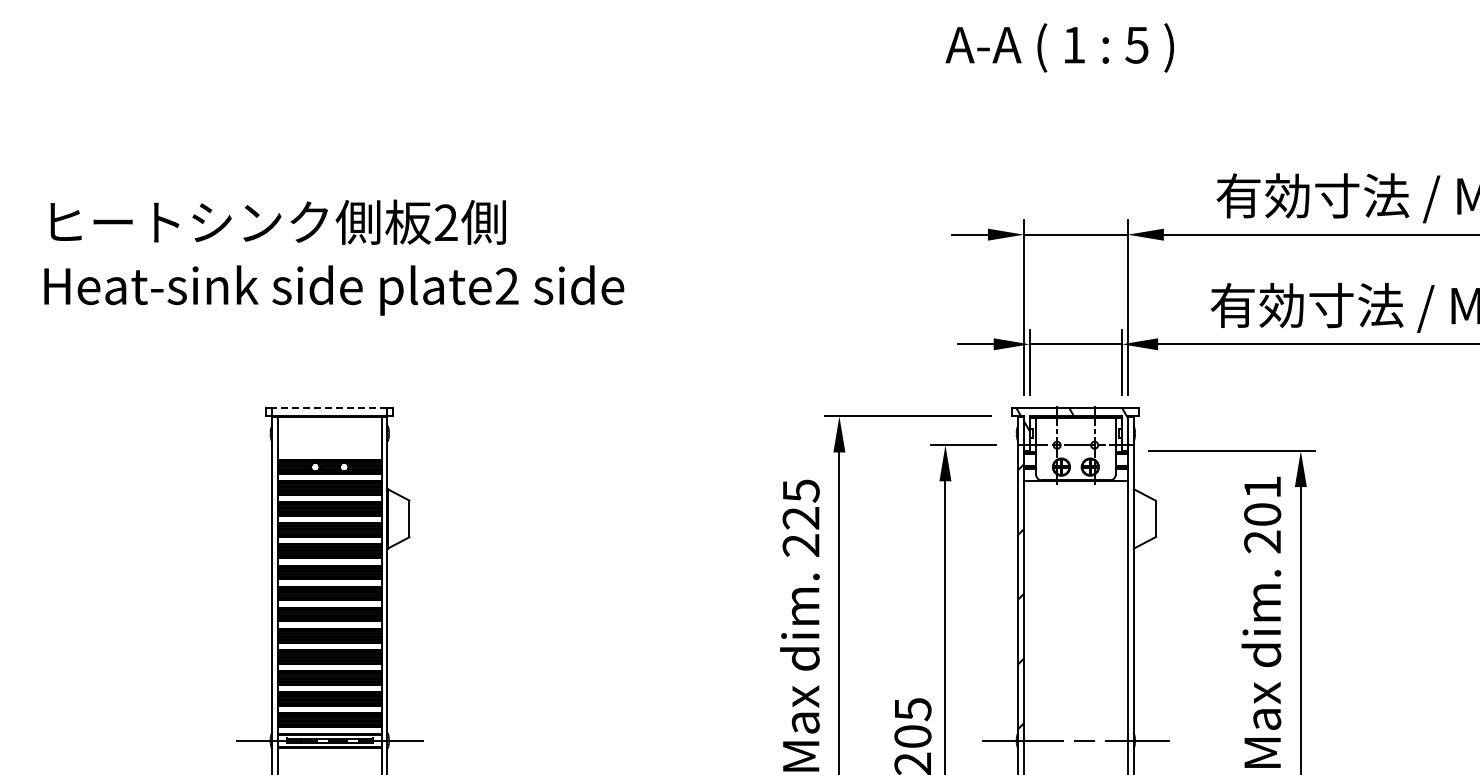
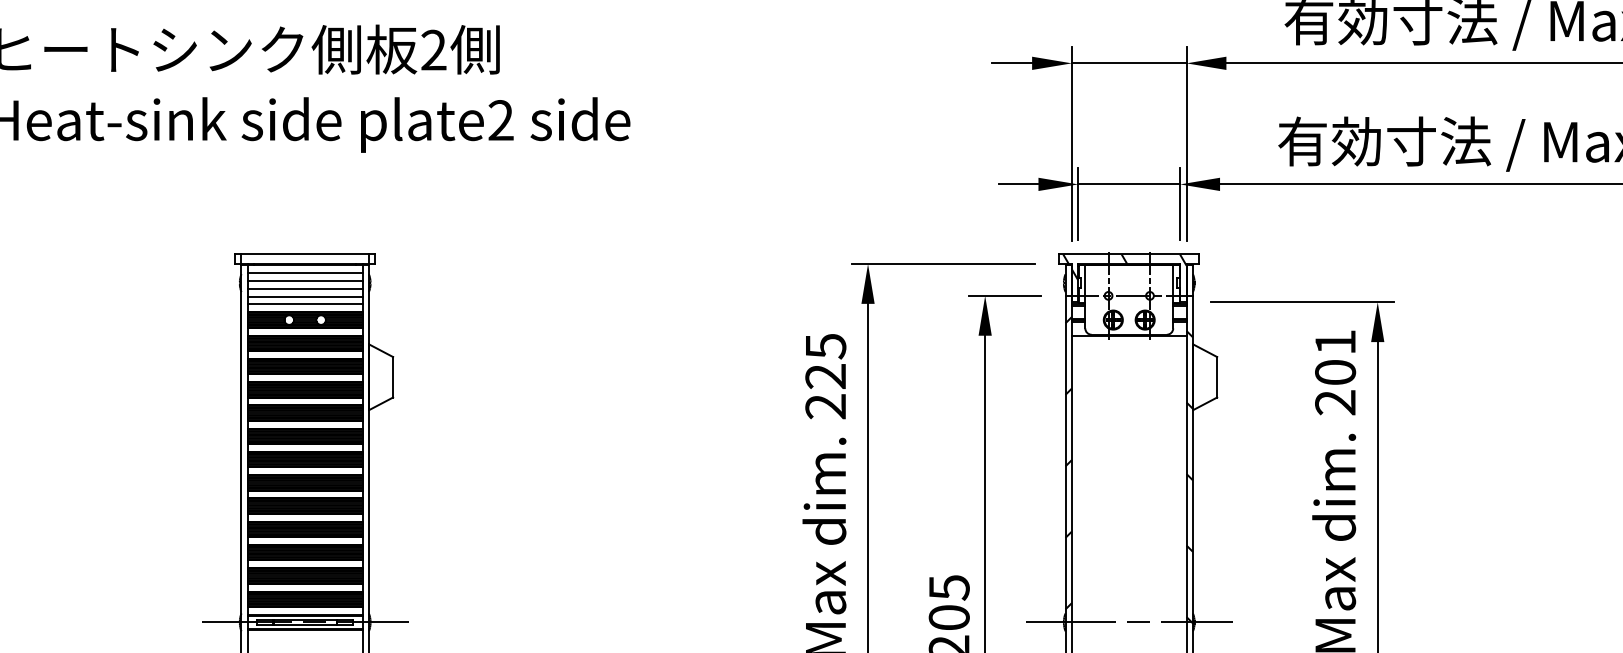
line: (329, 407) -> (304, 254), dashed -> solid
line: (329, 424) -> (304, 272), added
line: (329, 431) -> (304, 280), added
line: (329, 438) -> (304, 288), added
line: (329, 445) -> (304, 296), added
line: (329, 453) -> (304, 305), added
hatch: (1130, 579) -> (1189, 444), added

